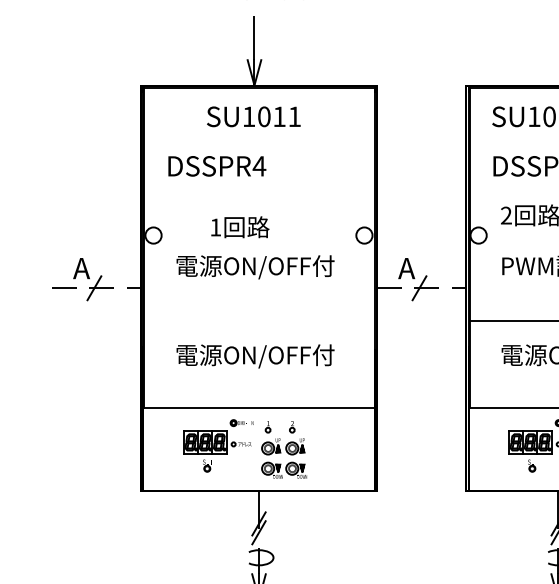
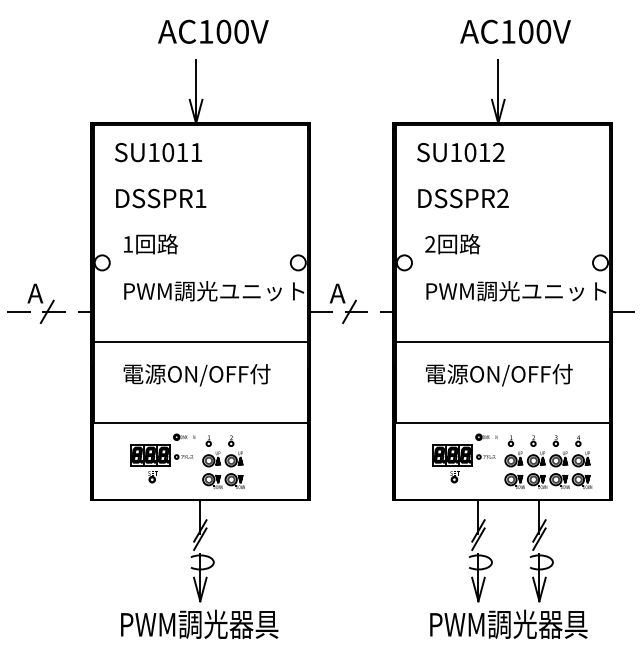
text: (253, 116) -> (158, 152), moved
text: (259, 166) -> (200, 198), DSSPR4 -> DSSPR1
text: (239, 227) -> (150, 244), moved
text: (273, 267) -> (213, 292), 電源ON/OFF付 -> PWM調光ユニット
line: (258, 321) -> (199, 342), added

